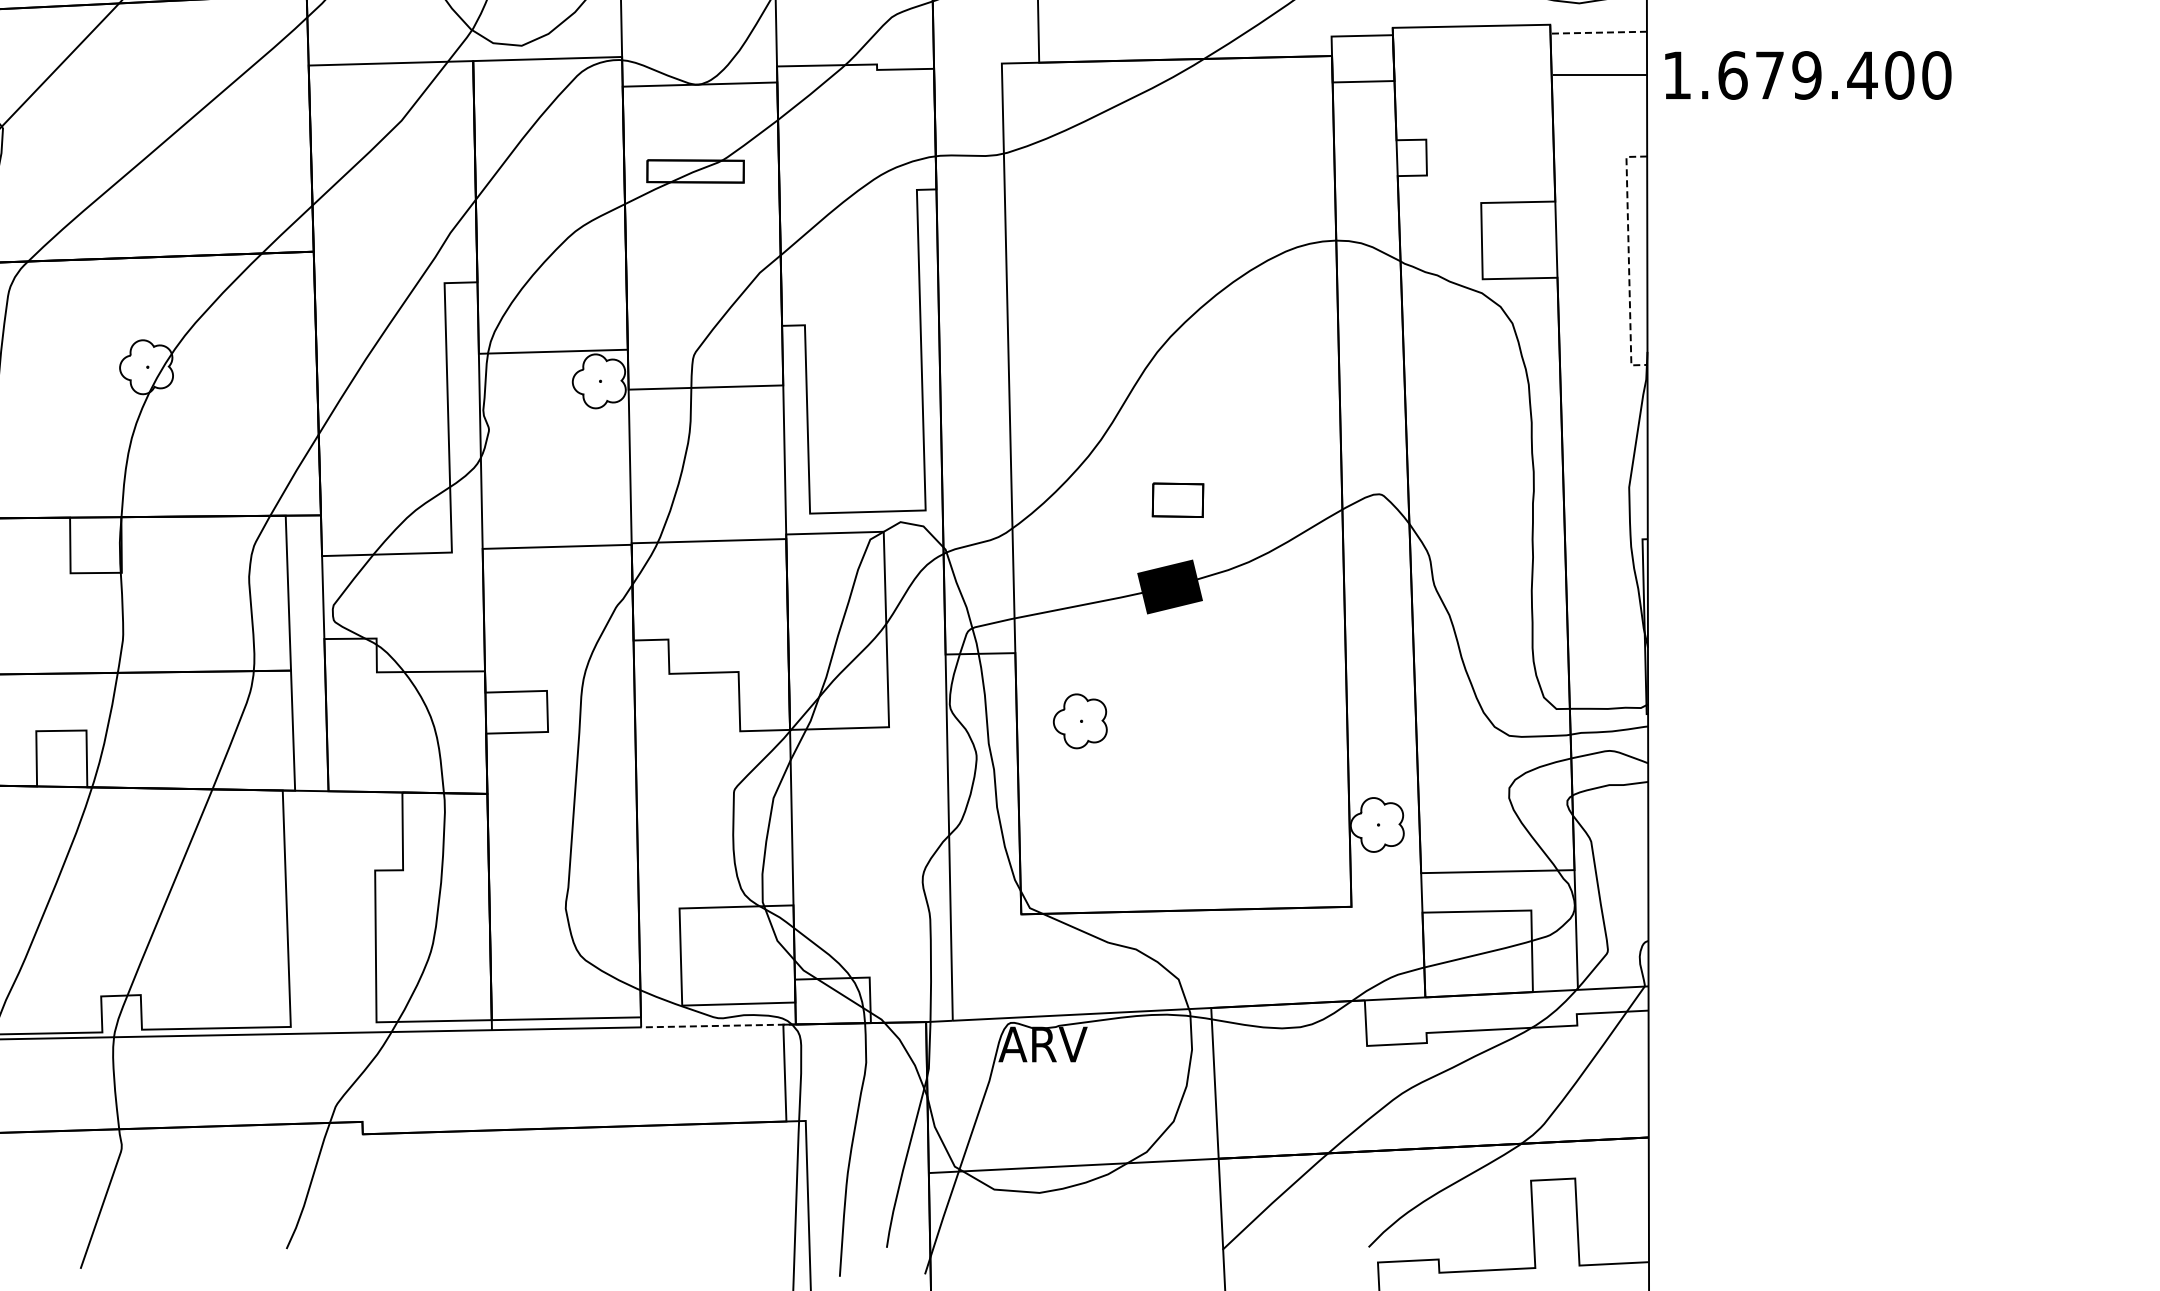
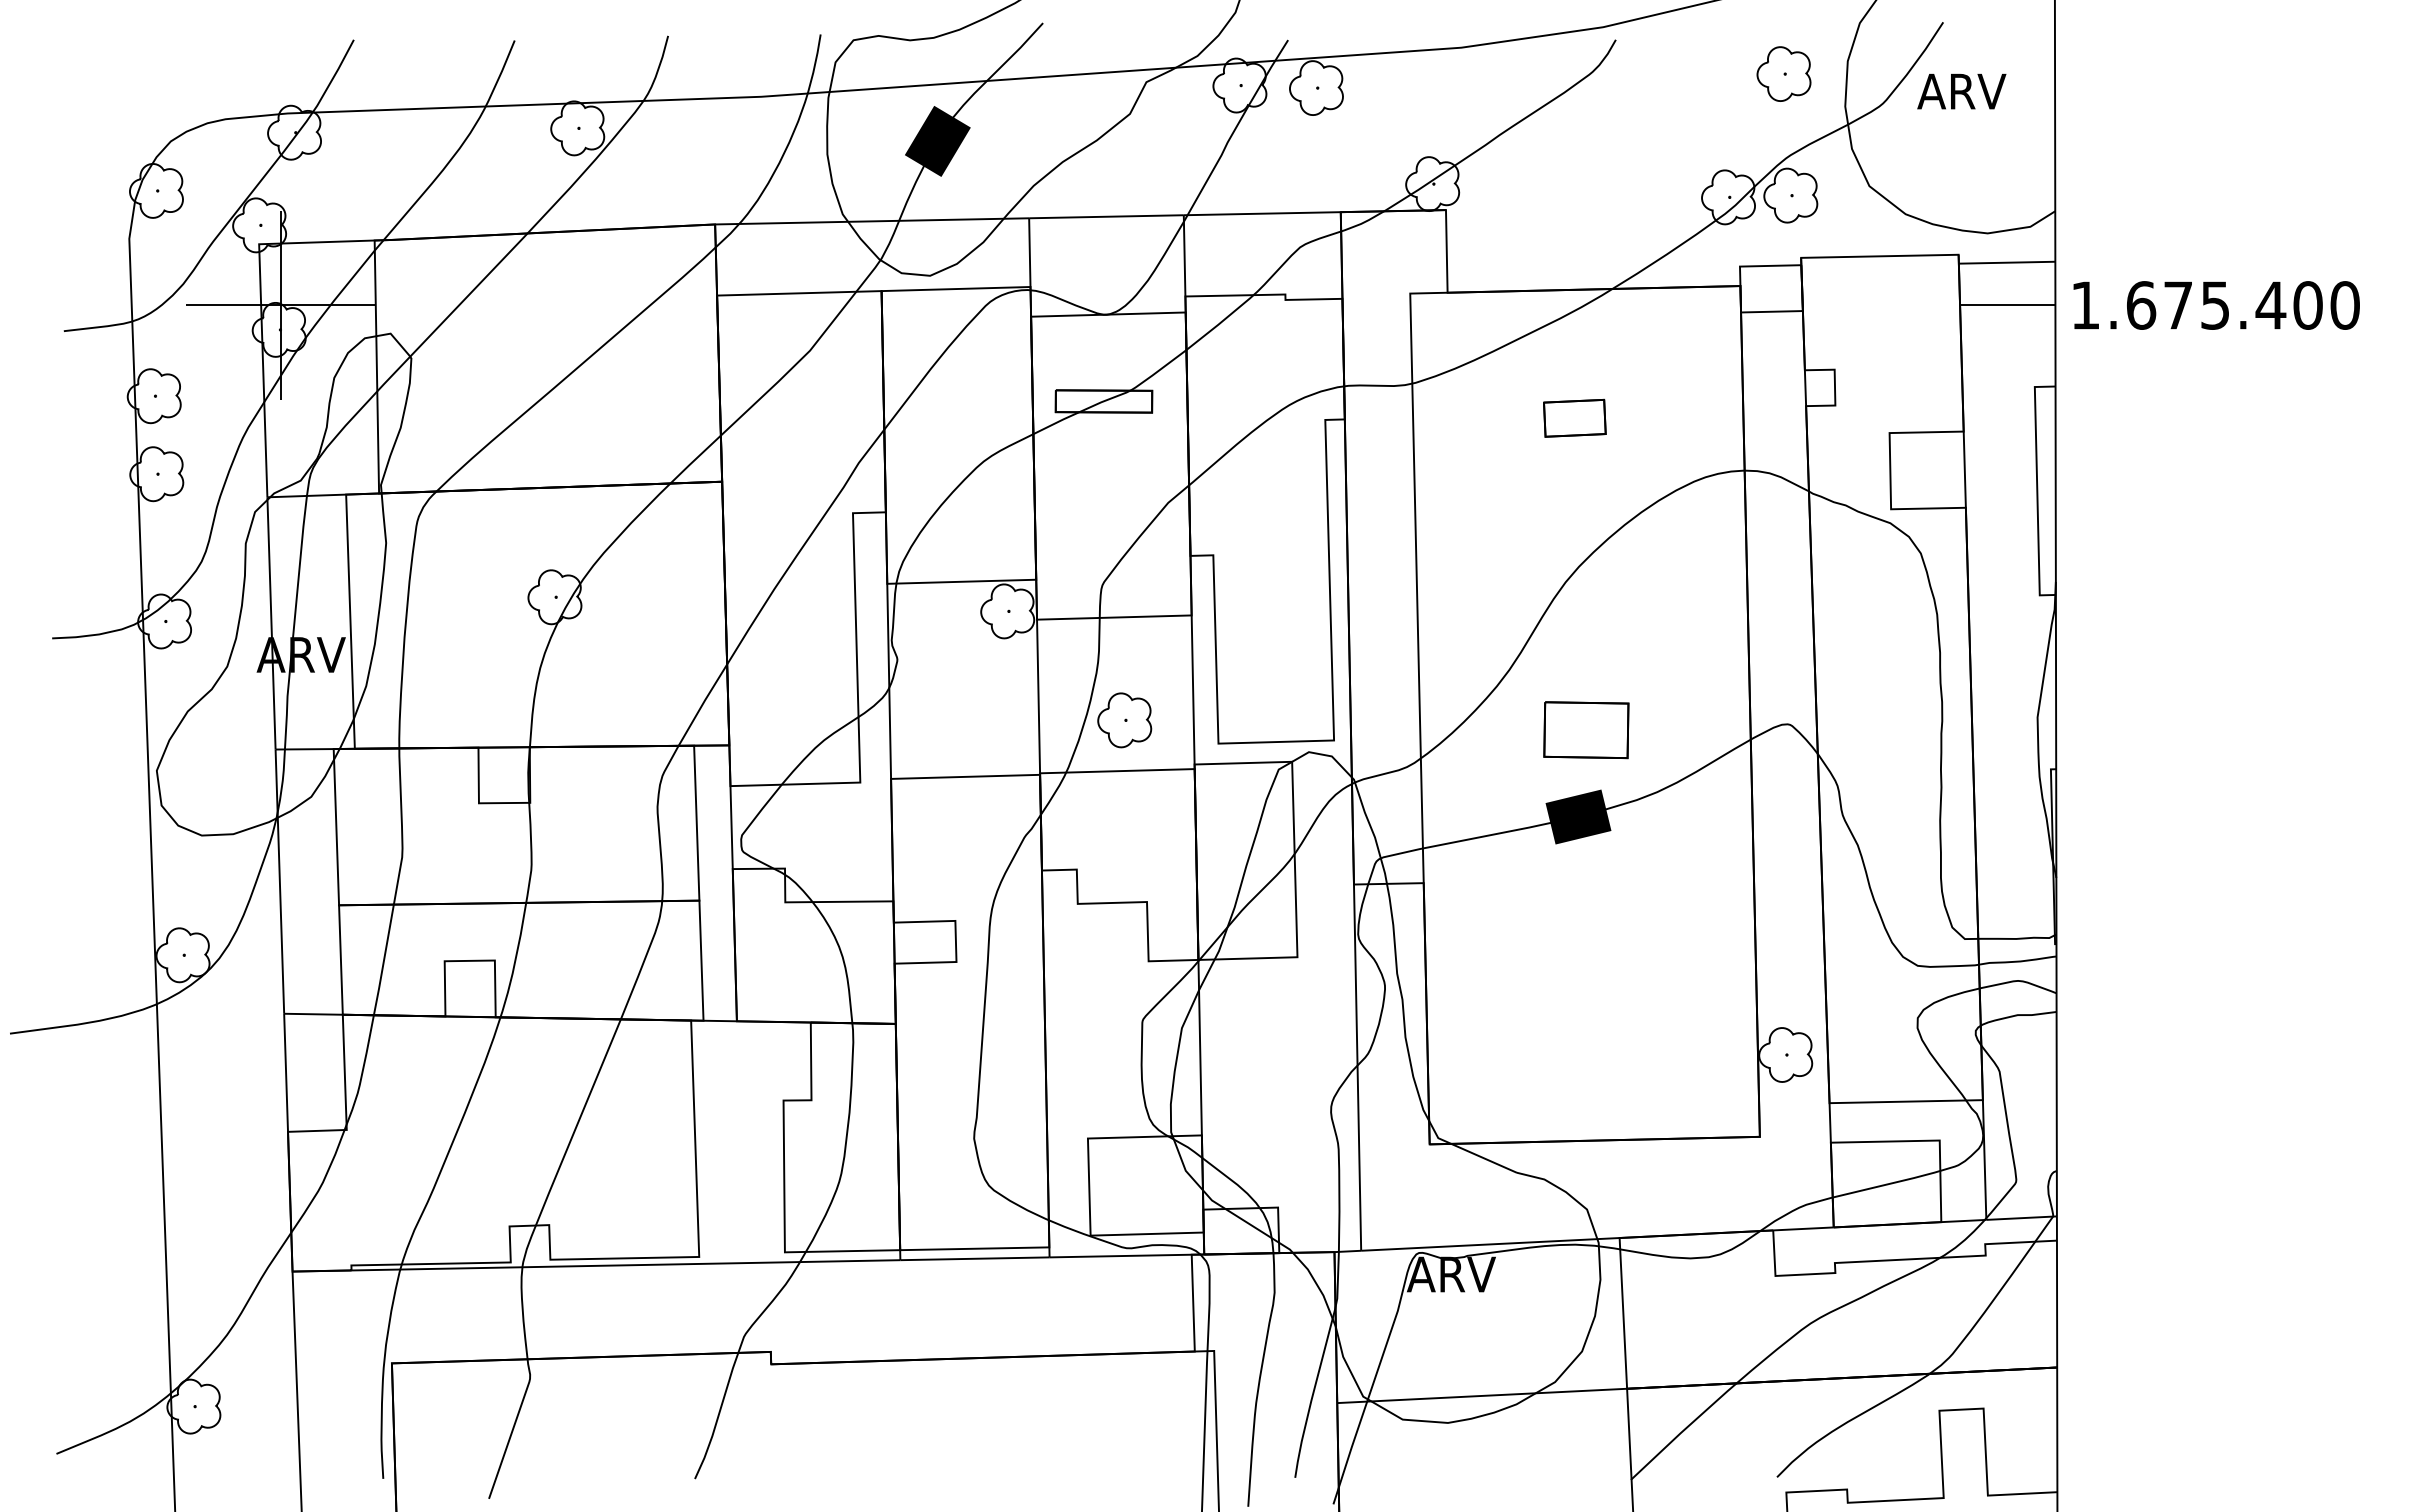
line: (1598, 32) -> (2006, 262), dashed -> solid
text: (1806, 75) -> (2214, 305), 1.679.400 -> 1.675.400
part: (1166, 187) -> (1574, 417), added
line: (1629, 259) -> (2037, 489), dashed -> solid
part: (1178, 500) -> (1586, 730), size x1.67
part: (1080, 721) -> (1124, 720), moved
line: (719, 1025) -> (1127, 1255), dashed -> solid

